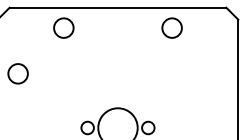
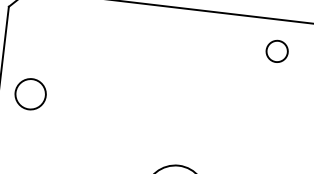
circle: (63, 27) -> (109, 30), removed
circle: (171, 27) -> (276, 50), size x0.7

